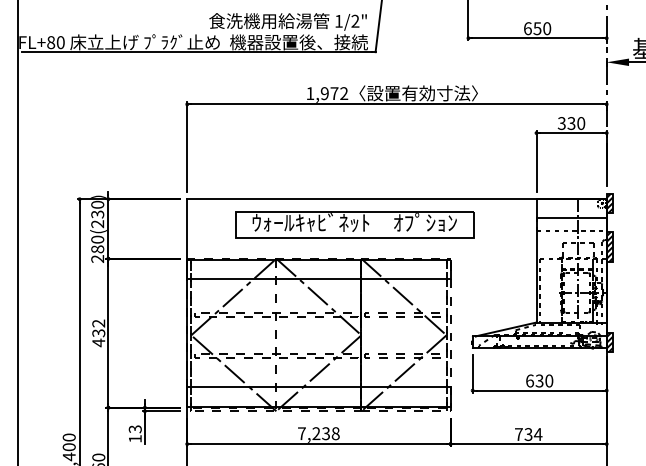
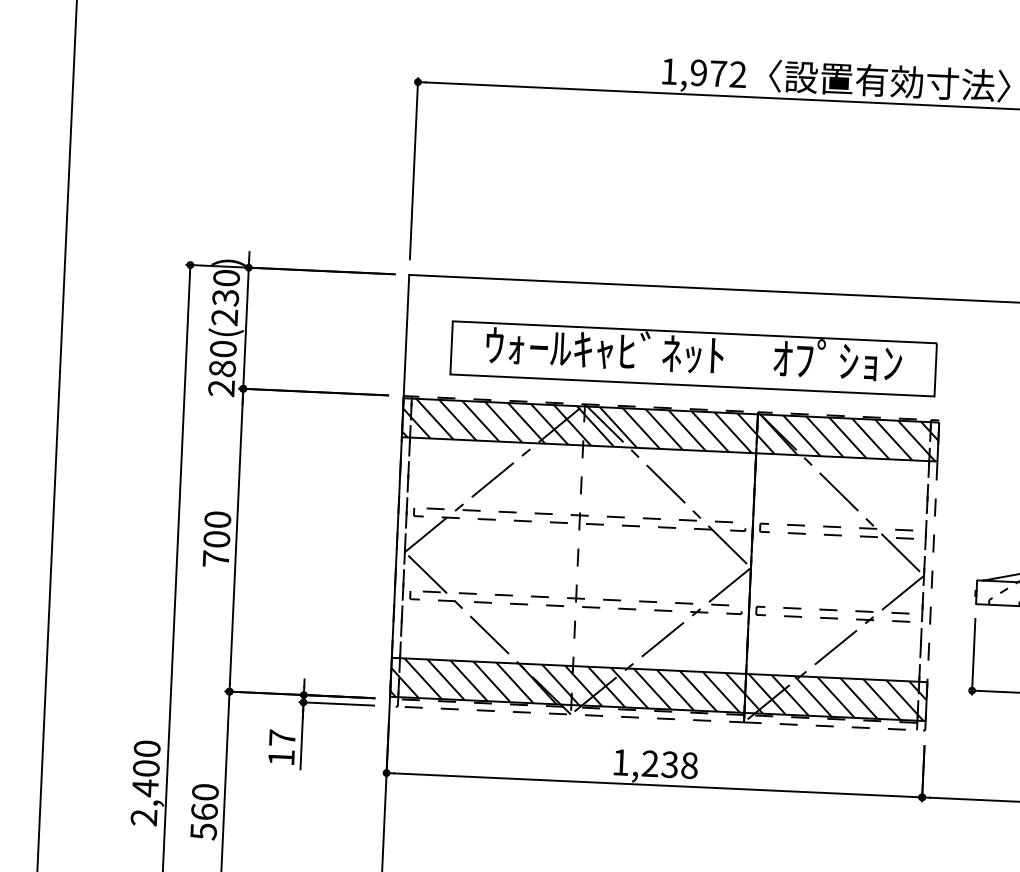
part: (354, 224) -> (693, 357), moved
hatch: (318, 268) -> (669, 428), added
text: (98, 333) -> (216, 539), 432 -> 700
hatch: (318, 396) -> (657, 688), added
text: (134, 429) -> (280, 738), 13 -> 17
text: (301, 433) -> (619, 762), 7,238 -> 1,238

